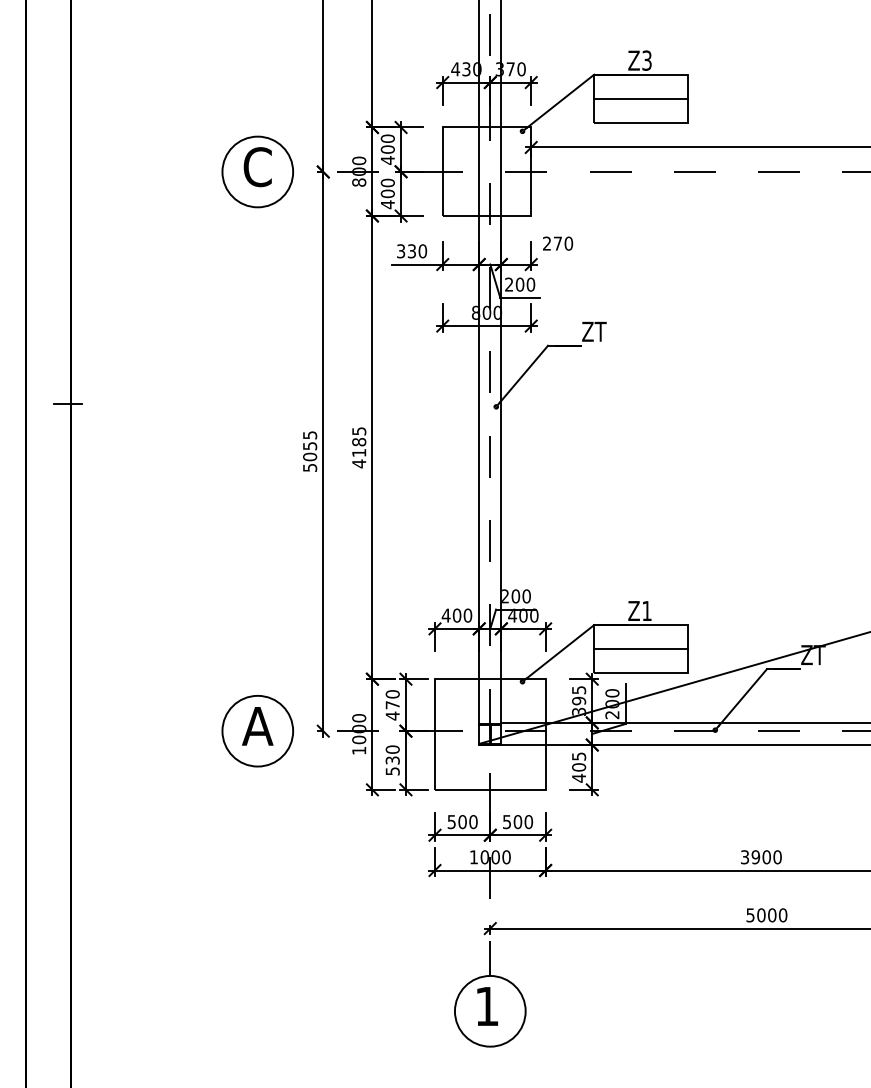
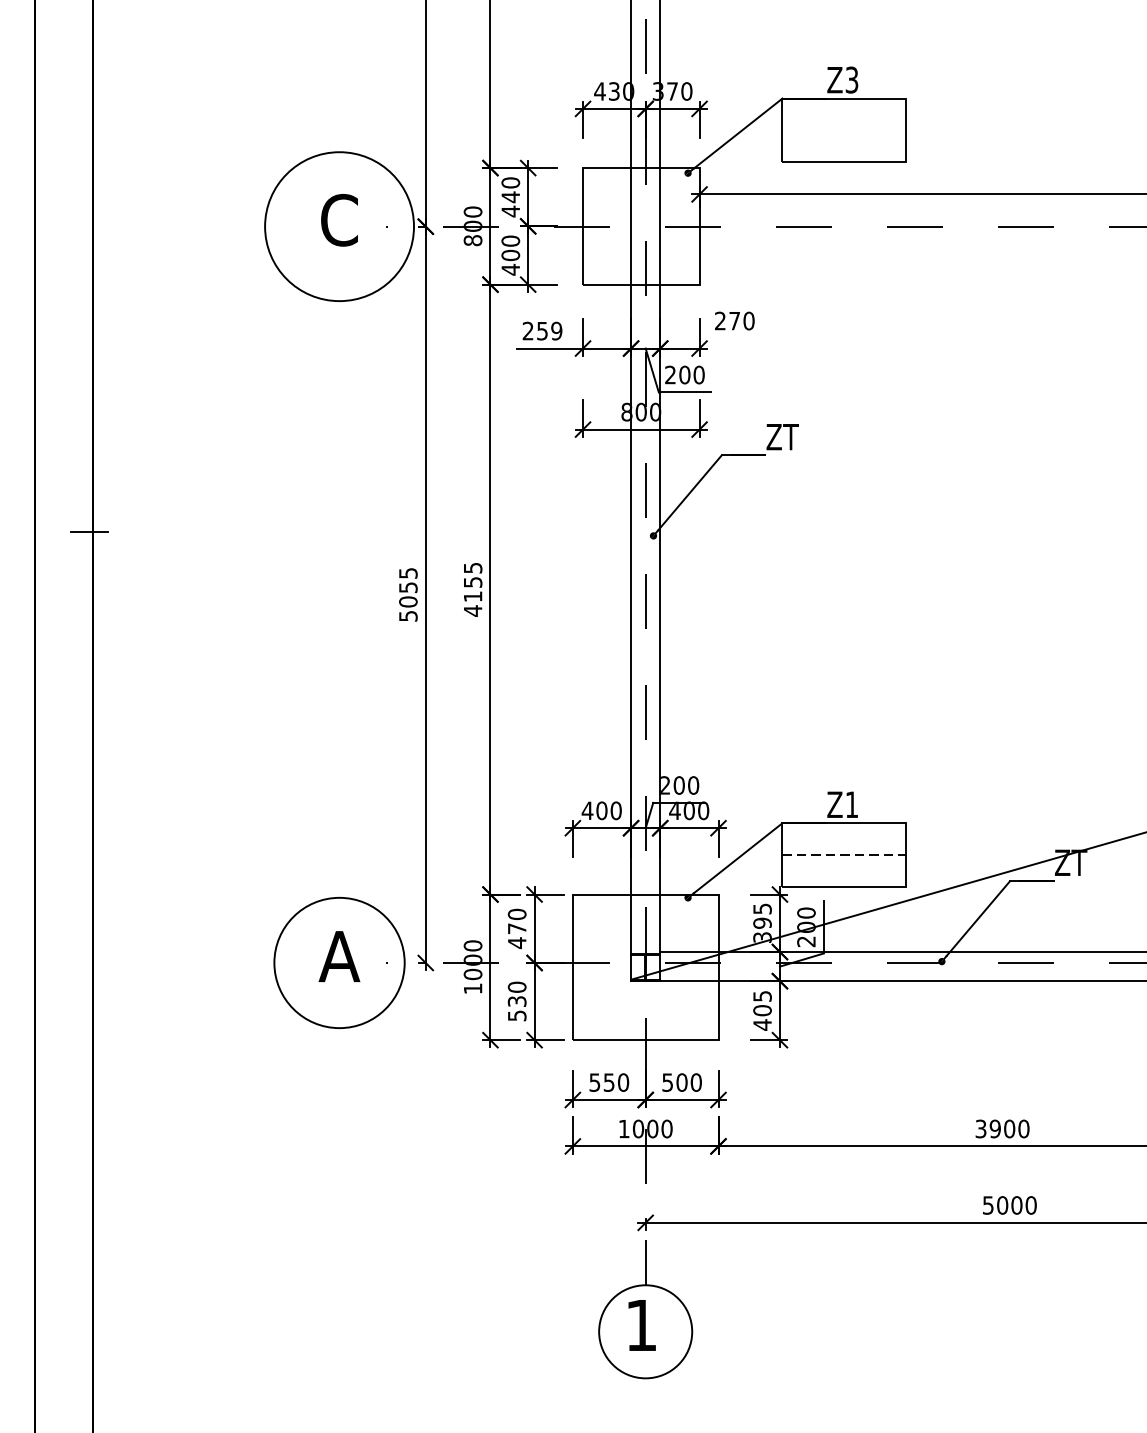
line: (641, 98) -> (844, 129), removed
text: (387, 149) -> (510, 197), 400 -> 440
circle: (257, 171) -> (339, 226), size x1.6
text: (411, 251) -> (541, 331), 330 -> 259
text: (359, 442) -> (473, 582), 4185 -> 4155
line: (641, 648) -> (844, 854), solid -> dashed
circle: (257, 730) -> (339, 962), size x1.4
text: (462, 822) -> (609, 1083), 500 -> 550

